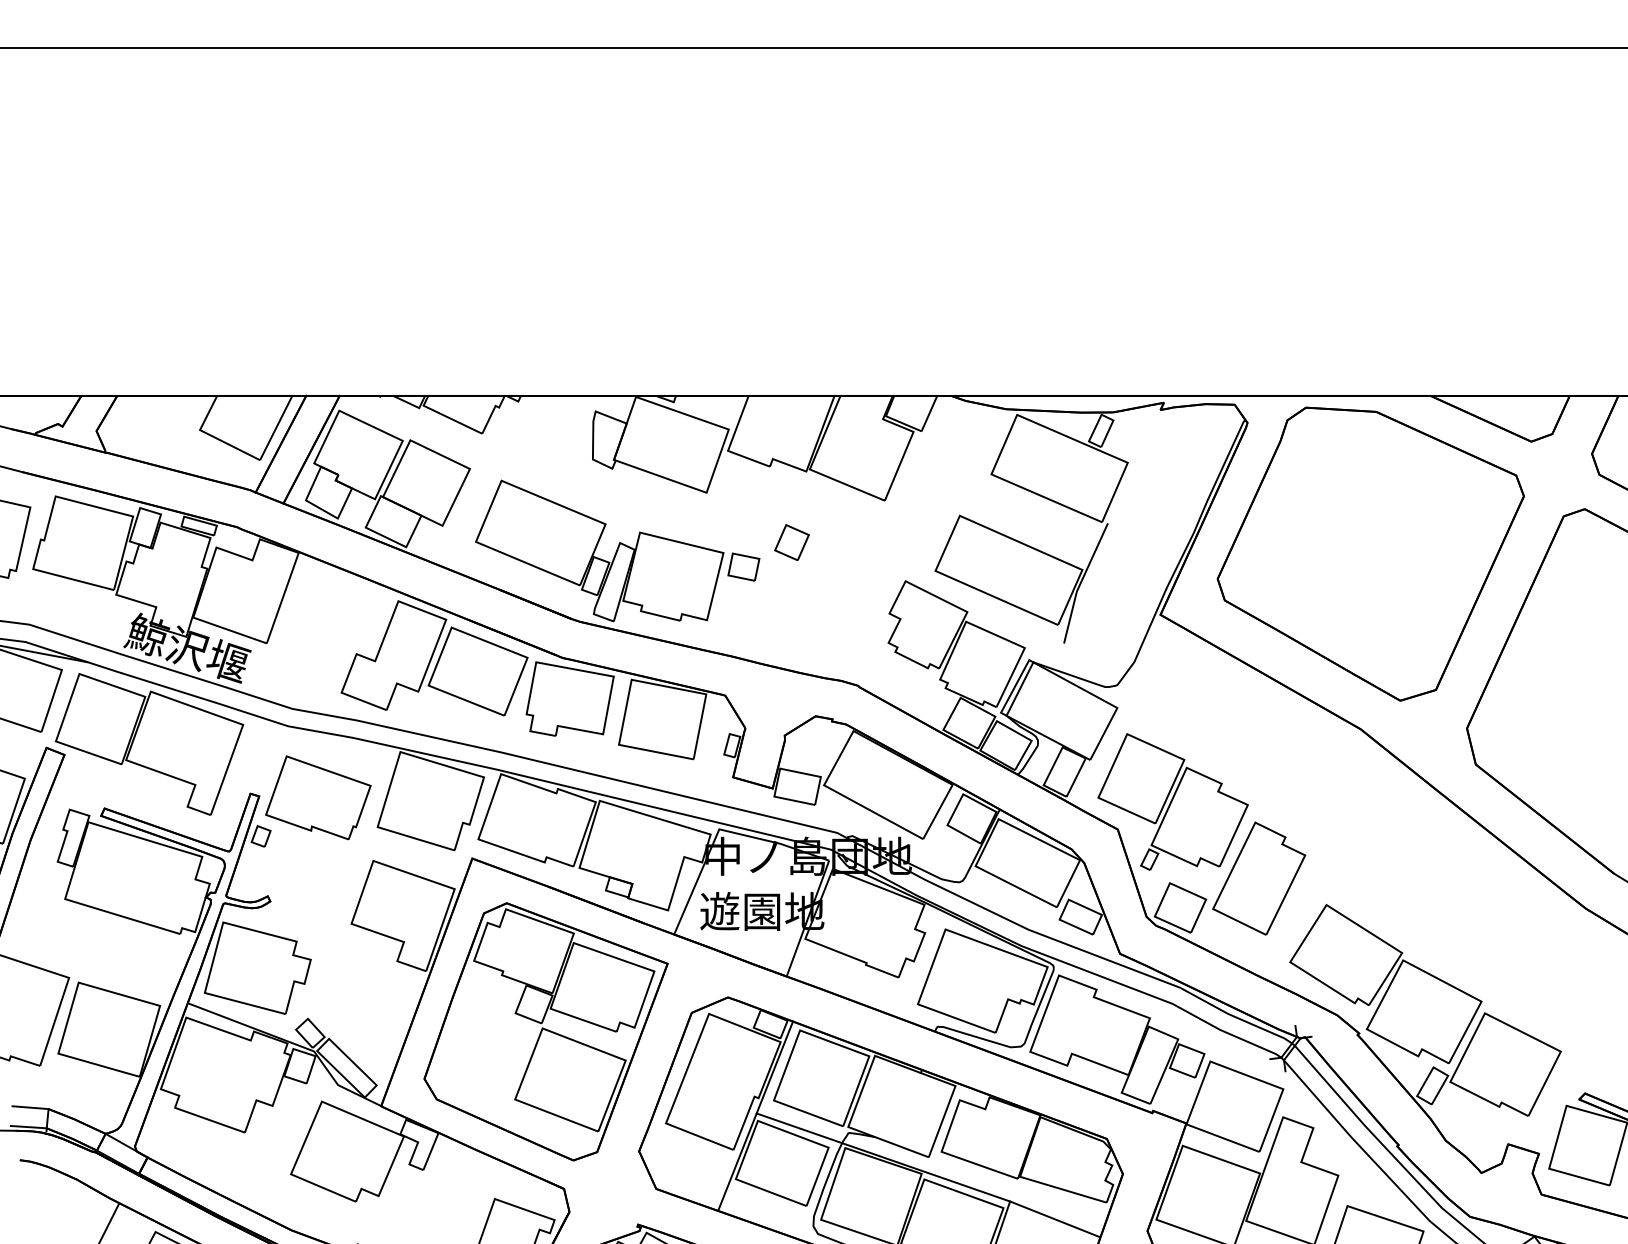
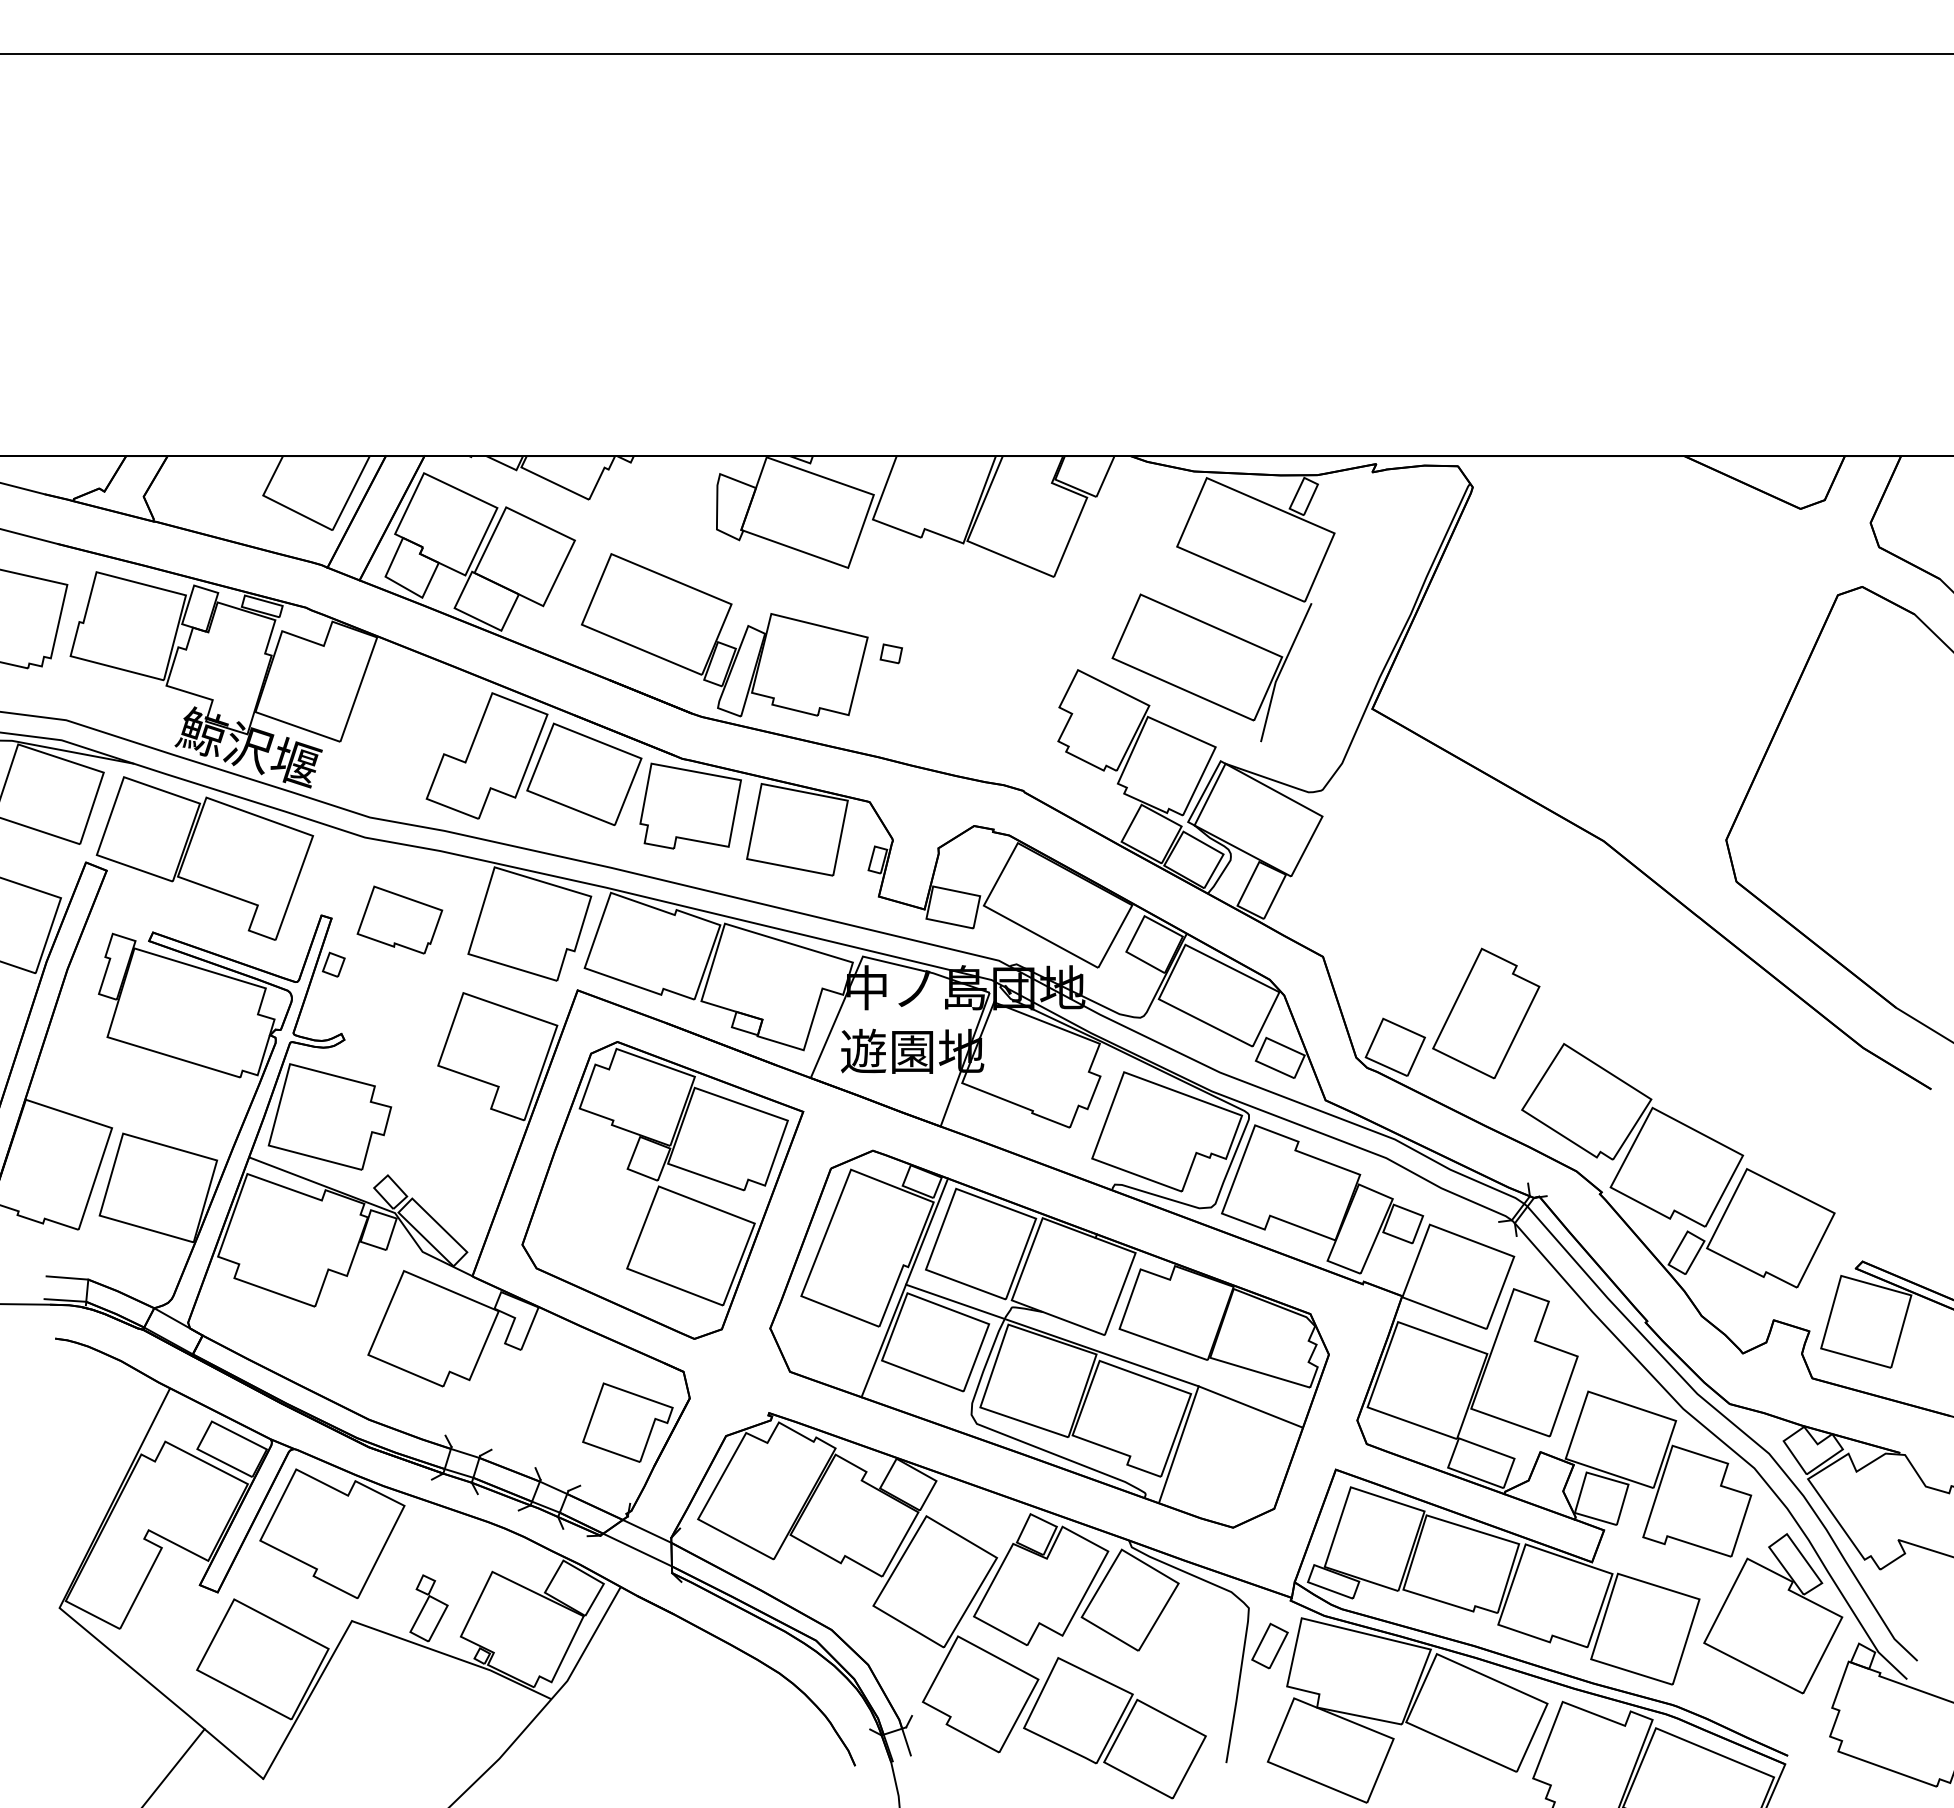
part: (791, 542) -> (946, 625), removed
part: (1370, 553) -> (1614, 638), removed
part: (744, 566) -> (891, 653), size x0.6
part: (318, 797) -> (399, 919), size x0.7
part: (1172, 801) -> (1386, 924), removed

